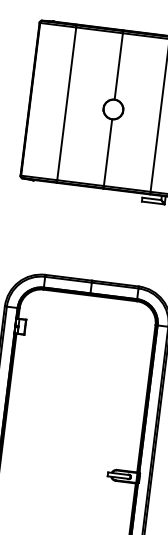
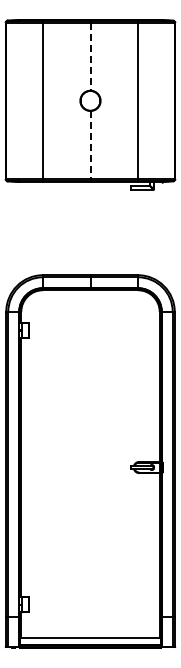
line: (118, 65) -> (90, 56), solid -> dashed
line: (108, 152) -> (90, 144), solid -> dashed

